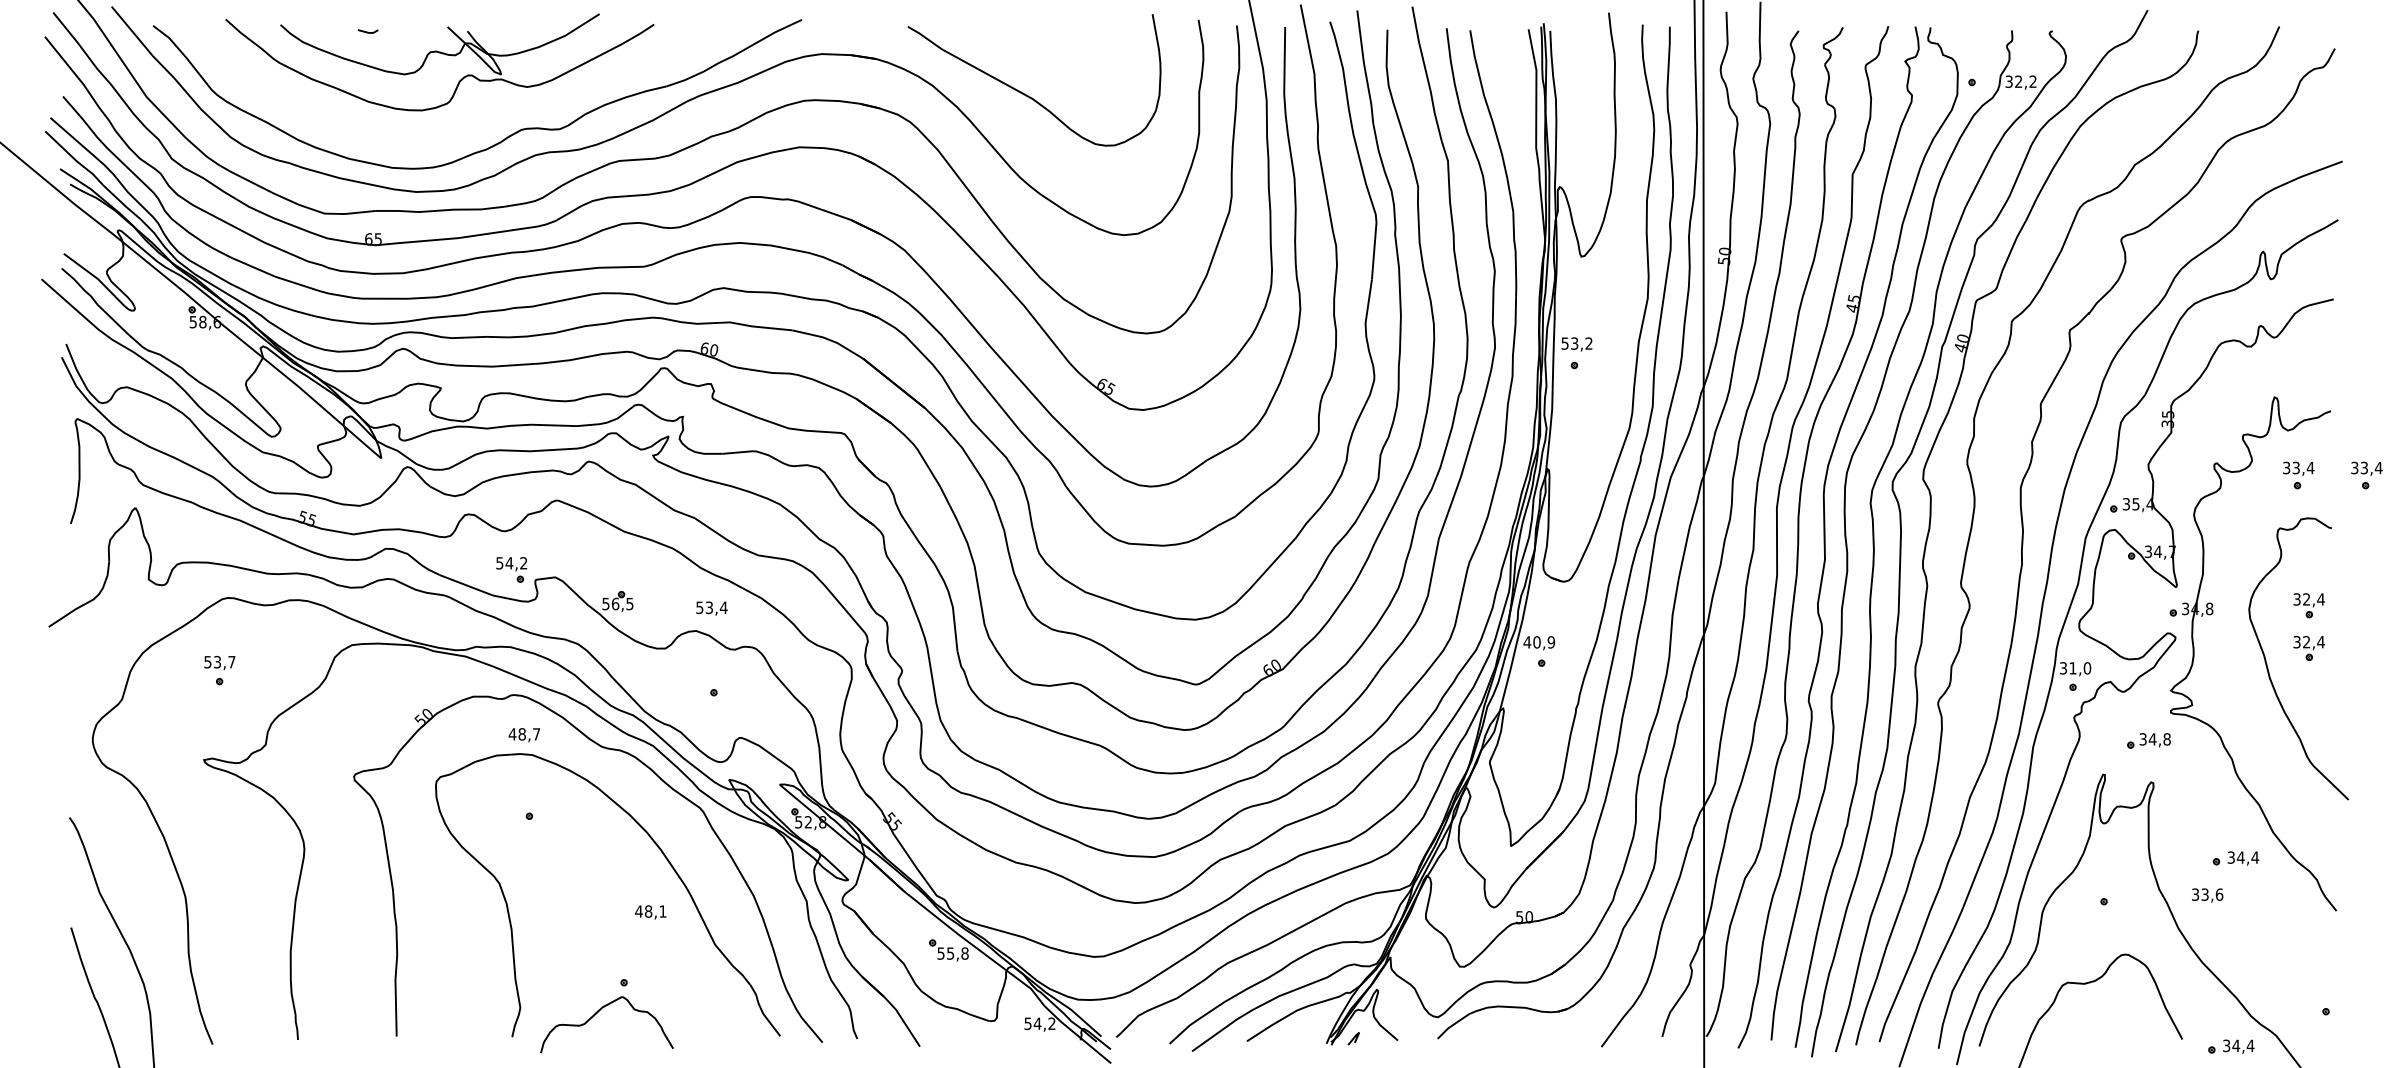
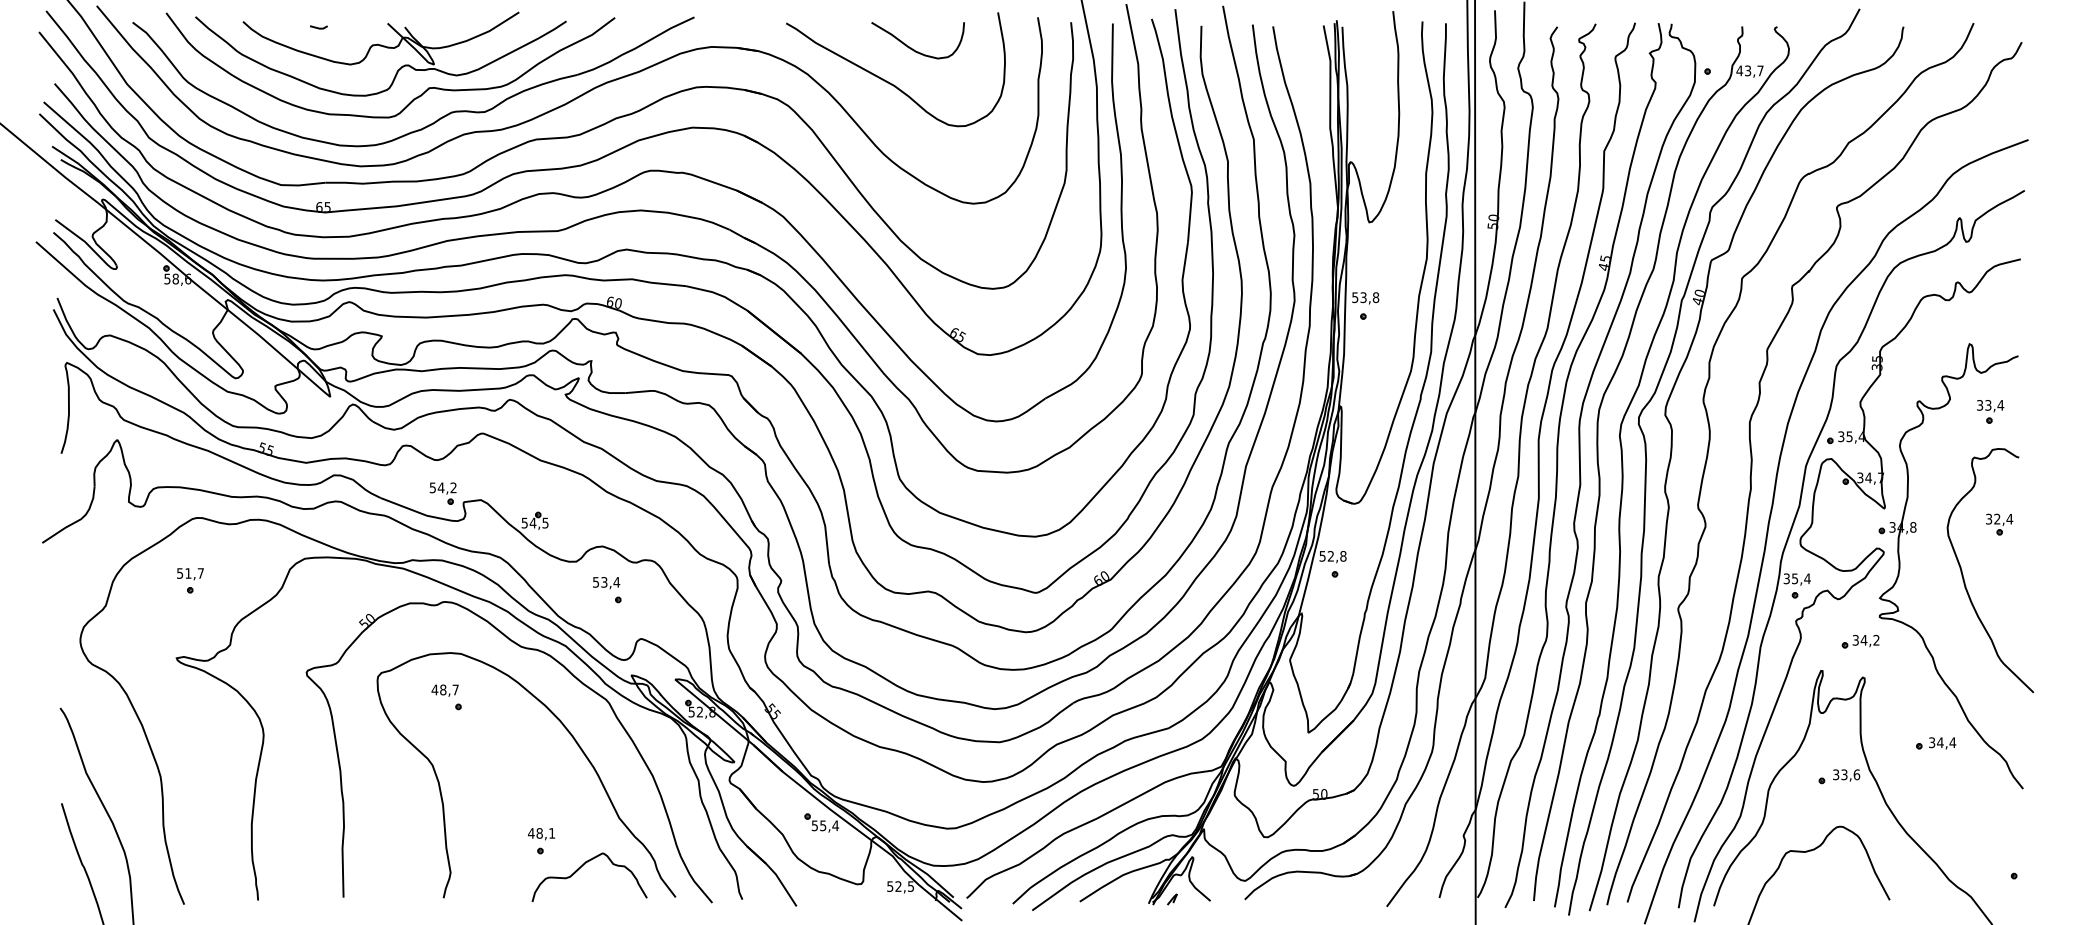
curve: (1052, 54) -> (911, 47), added
text: (2020, 81) -> (1749, 70), 32,2 -> 43,7
curve: (477, 113) -> (413, 98), added
text: (1588, 343) -> (1375, 297), 53,2 -> 53,8
part: (2366, 475) -> (2049, 411), removed
text: (614, 603) -> (532, 522), 56,5 -> 54,5
text: (711, 609) -> (606, 583), moved
text: (1538, 642) -> (1332, 556), 40,9 -> 52,8
part: (2309, 648) -> (1999, 561), removed
text: (217, 662) -> (188, 573), 53,7 -> 51,7
text: (2080, 667) -> (1801, 578), 31,0 -> 35,4
text: (523, 734) -> (444, 690), moved
text: (2167, 739) -> (1876, 640), 34,8 -> 34,2
text: (2207, 895) -> (1846, 775), moved
text: (650, 912) -> (541, 834), moved
text: (964, 953) -> (835, 825), 55,8 -> 55,4
curve: (597, 1013) -> (581, 867), moved
text: (1044, 1023) -> (904, 886), 54,2 -> 52,5
part: (2231, 1046) -> (1932, 906), removed

